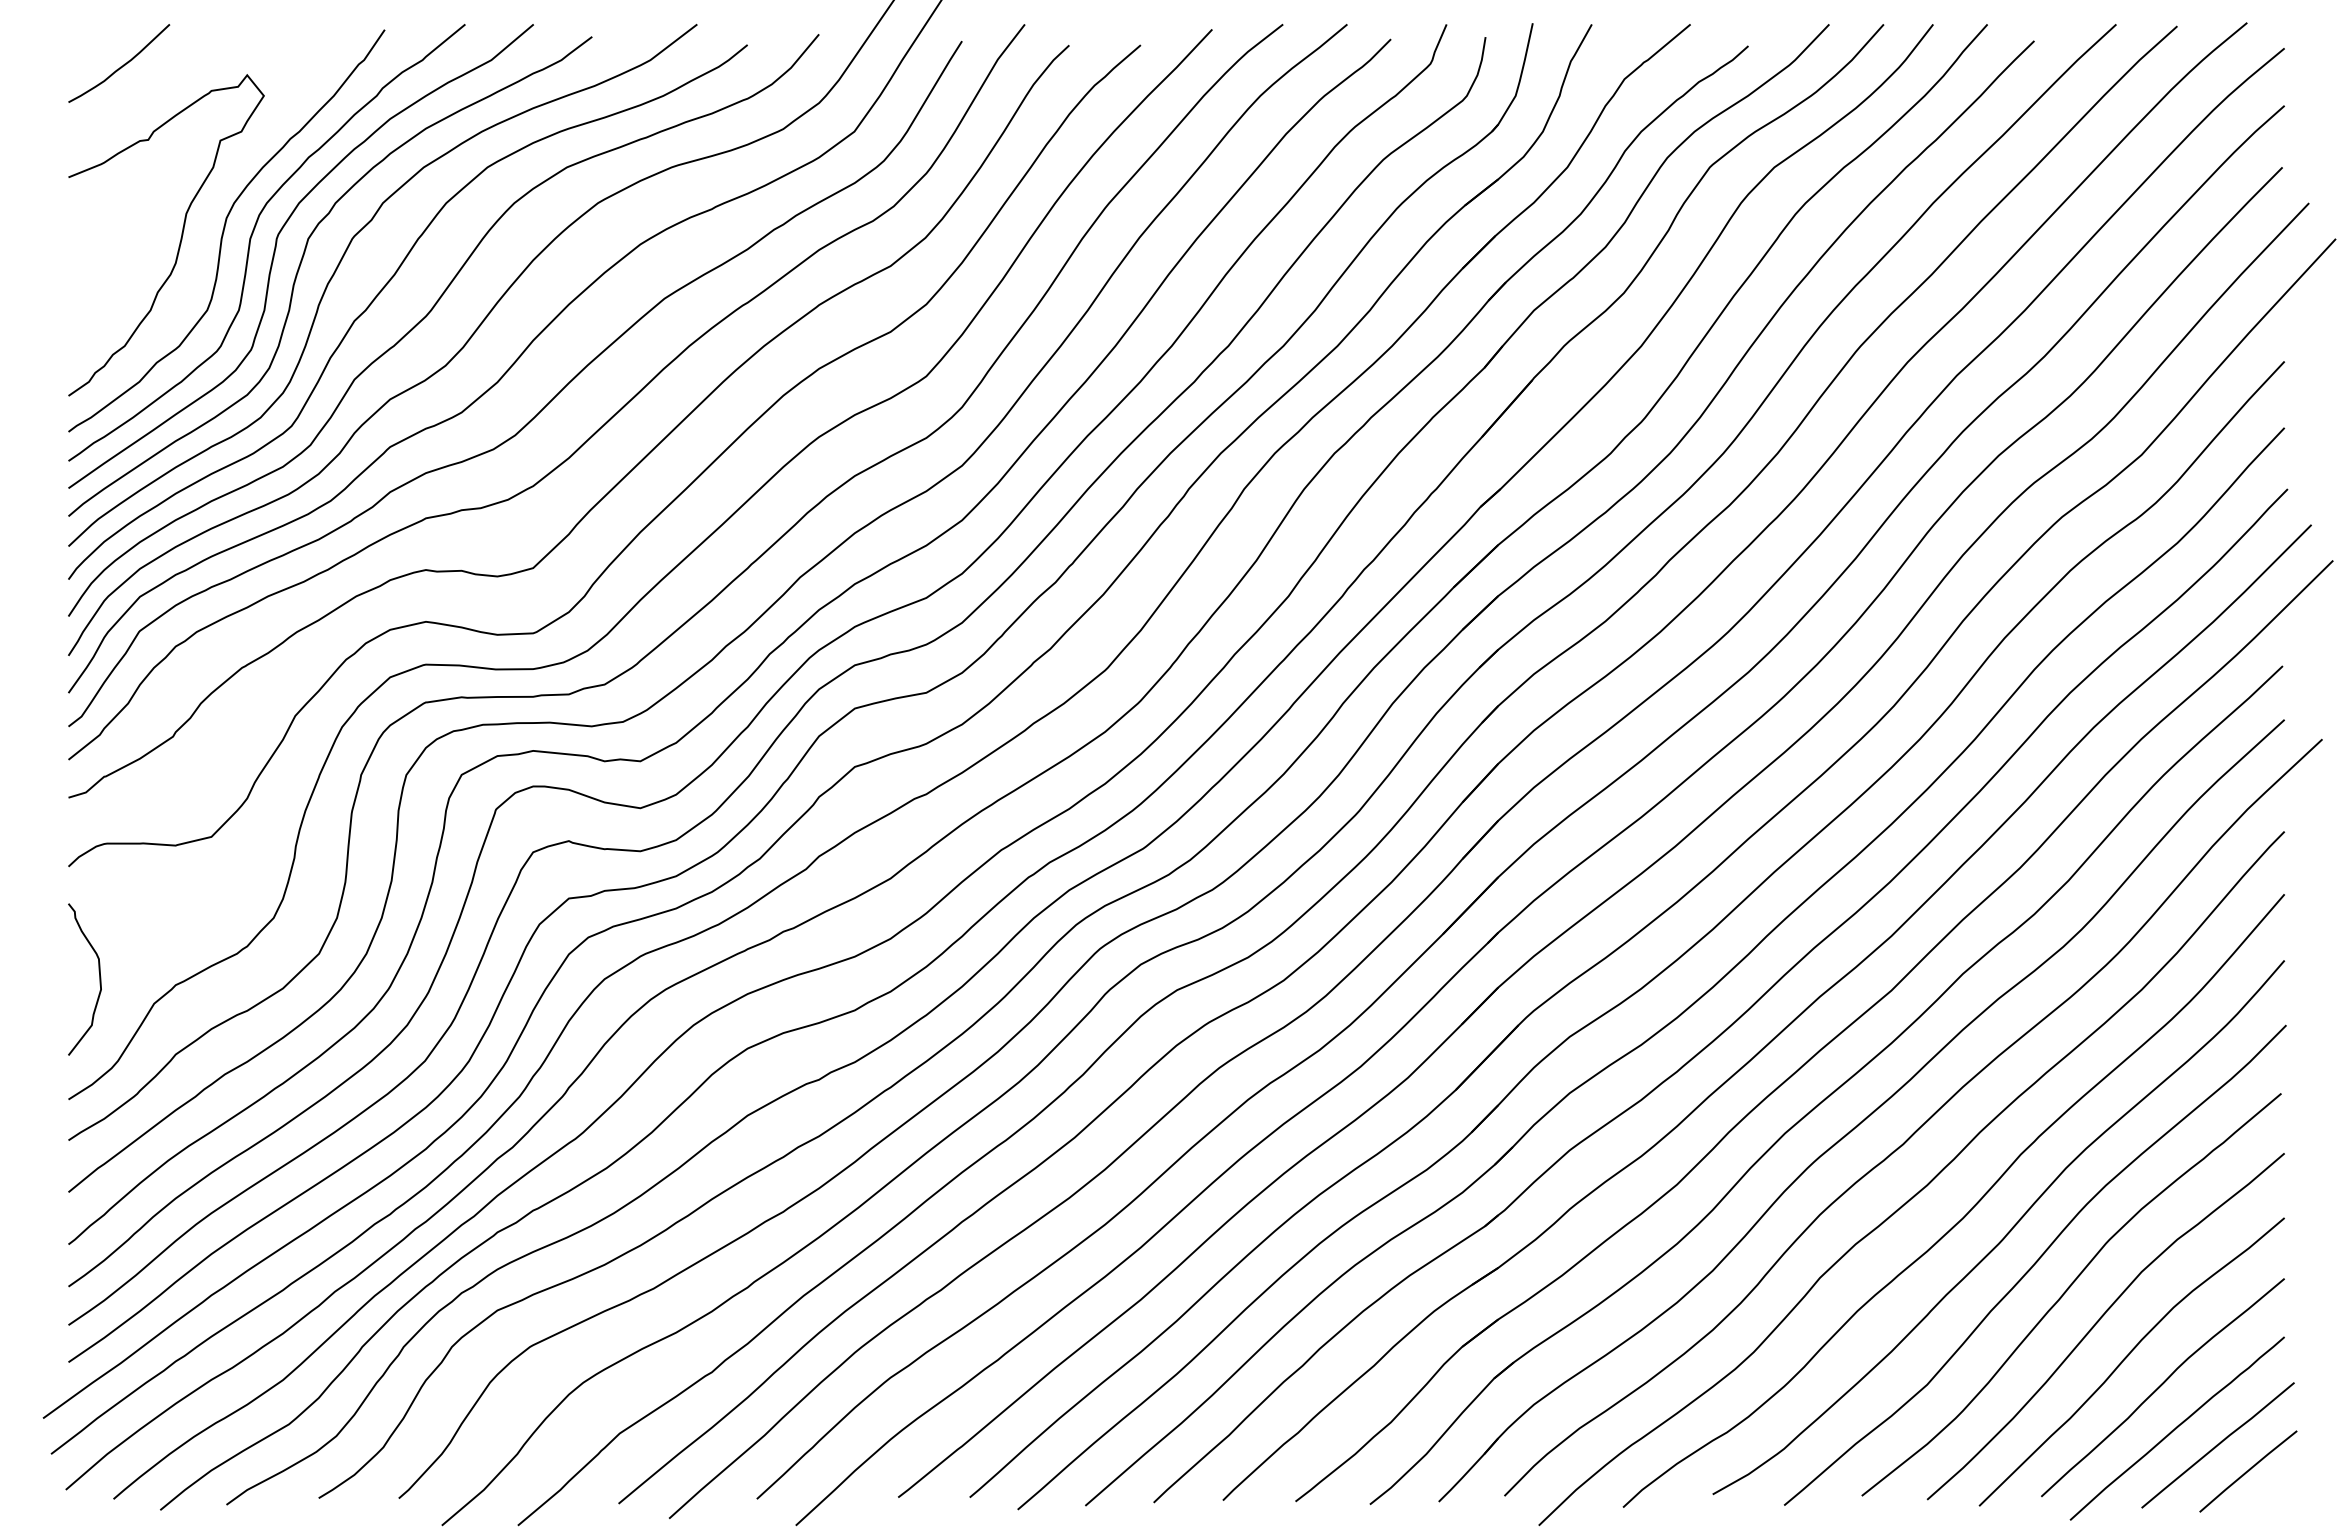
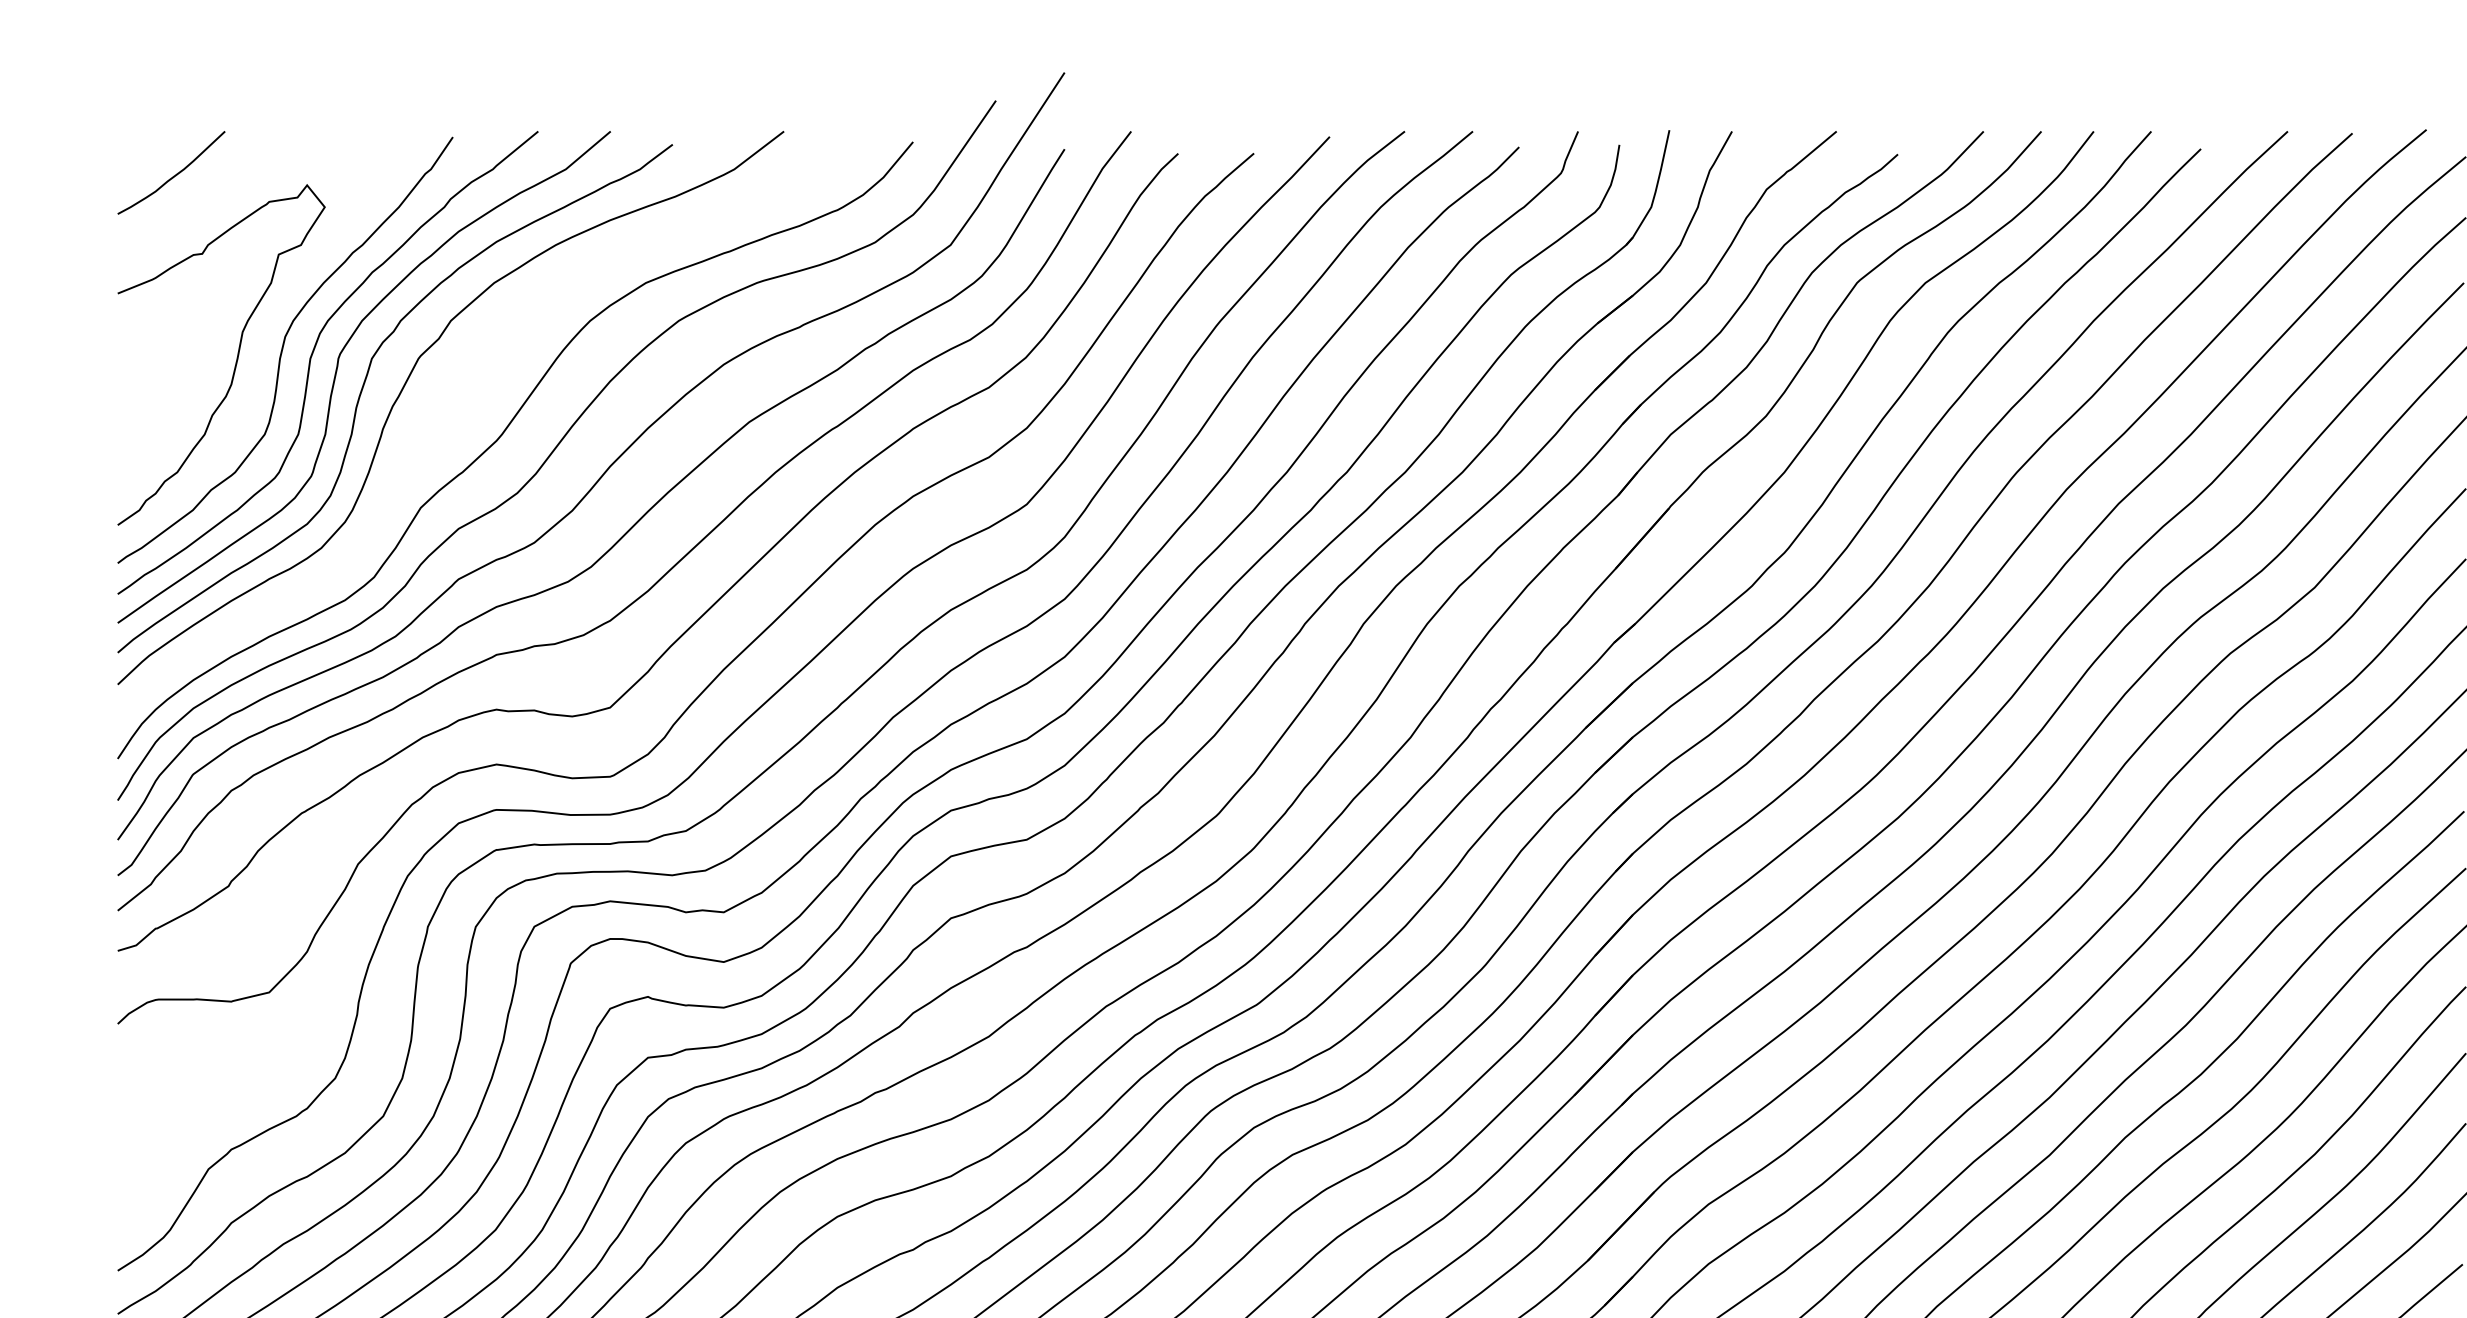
curve: (381, 292) -> (449, 415), removed
curve: (99, 979) -> (150, 1143), removed

